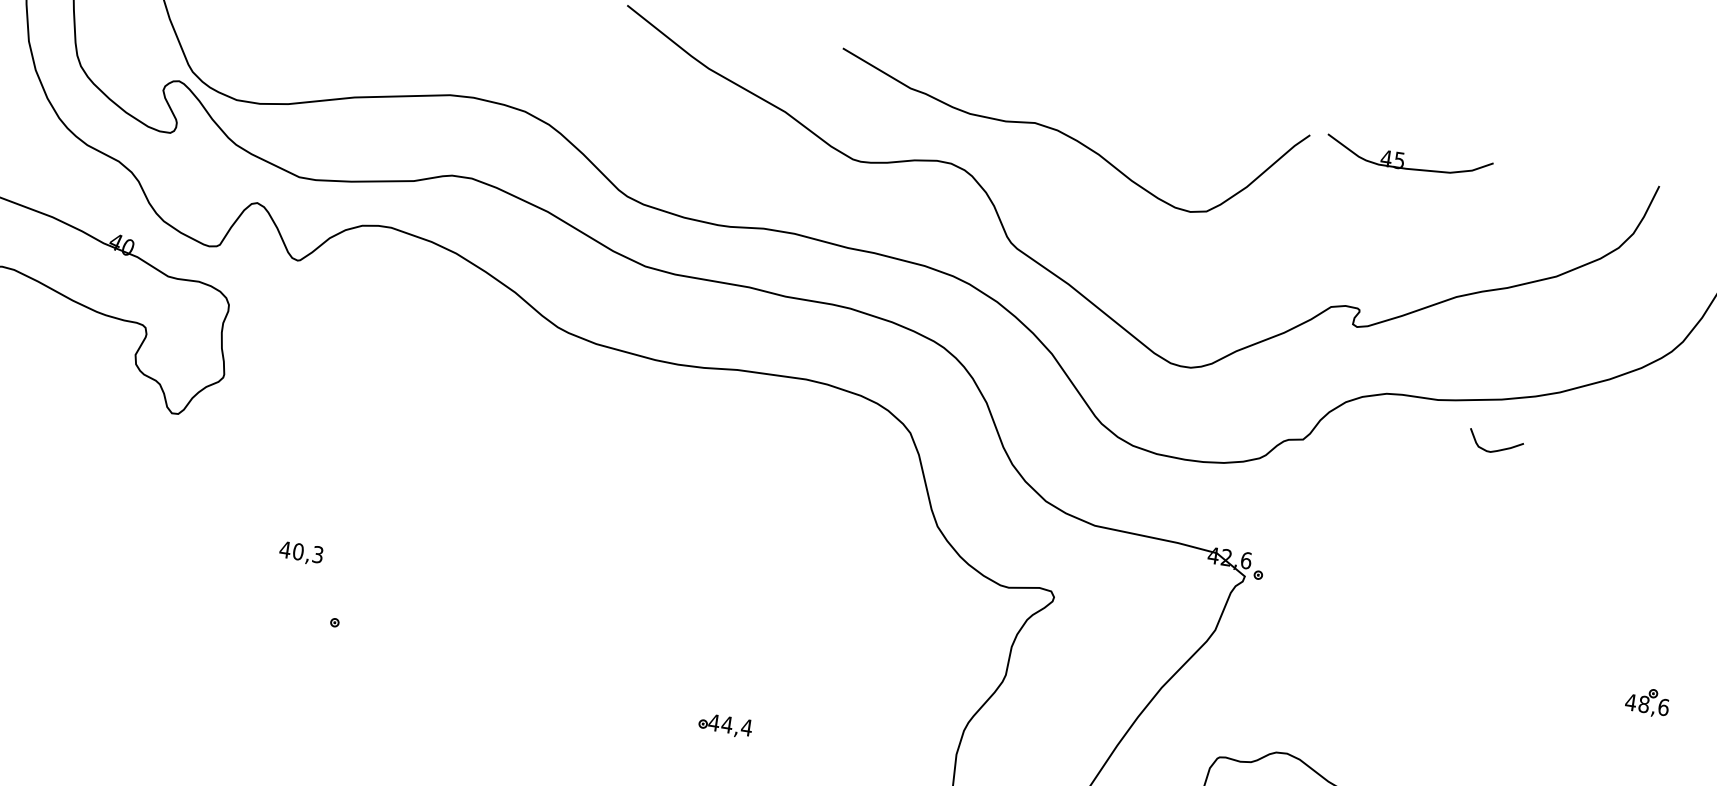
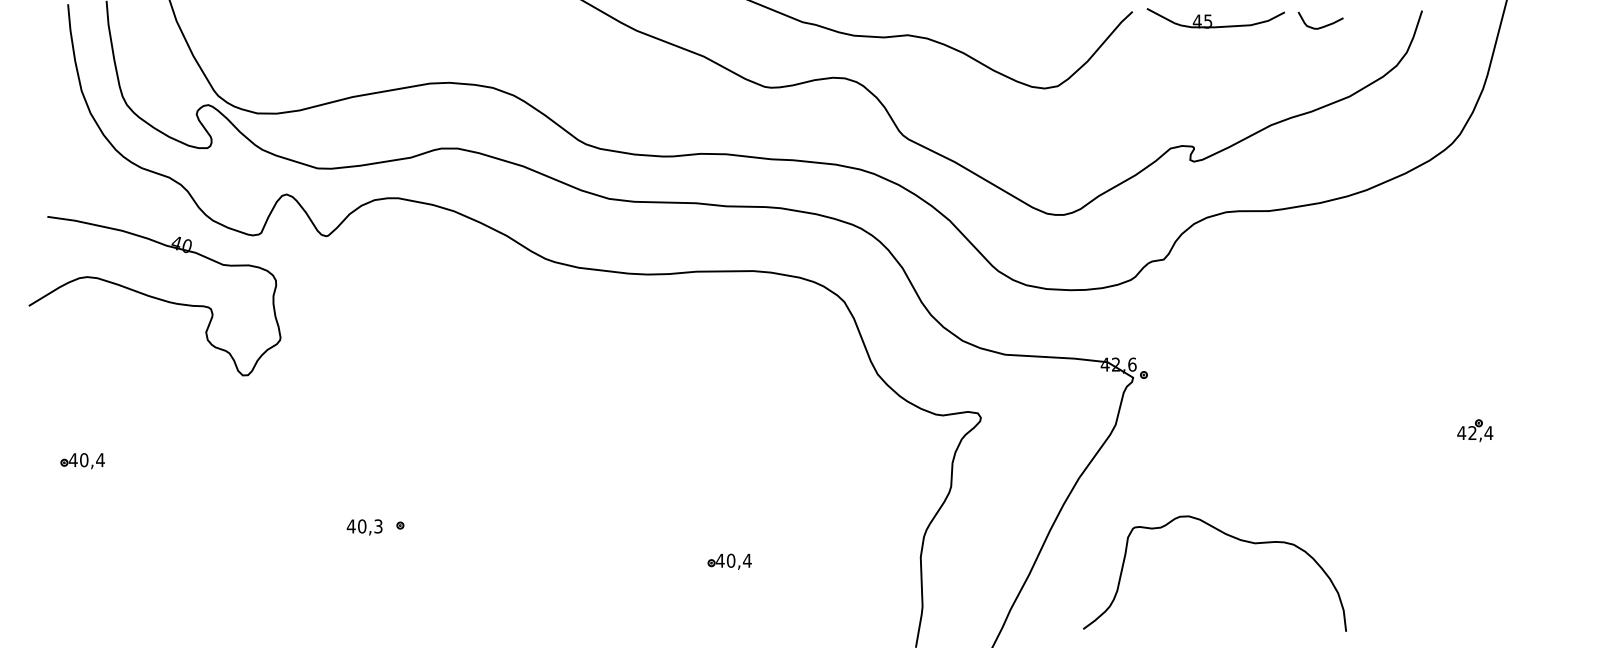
curve: (1495, 449) -> (1321, 26), moved
text: (300, 553) -> (364, 527), moved
text: (1653, 706) -> (1480, 433), 48,6 -> 42,4
text: (726, 724) -> (730, 560), 44,4 -> 40,4

